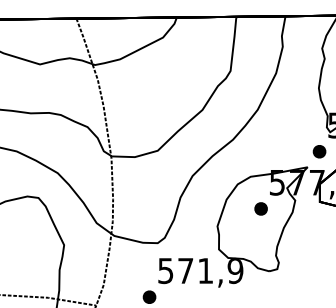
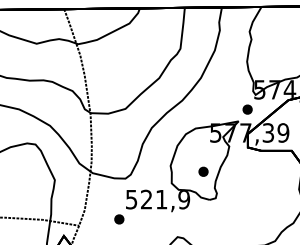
part: (261, 208) -> (203, 171), moved
text: (185, 270) -> (146, 199), 571,9 -> 521,9

